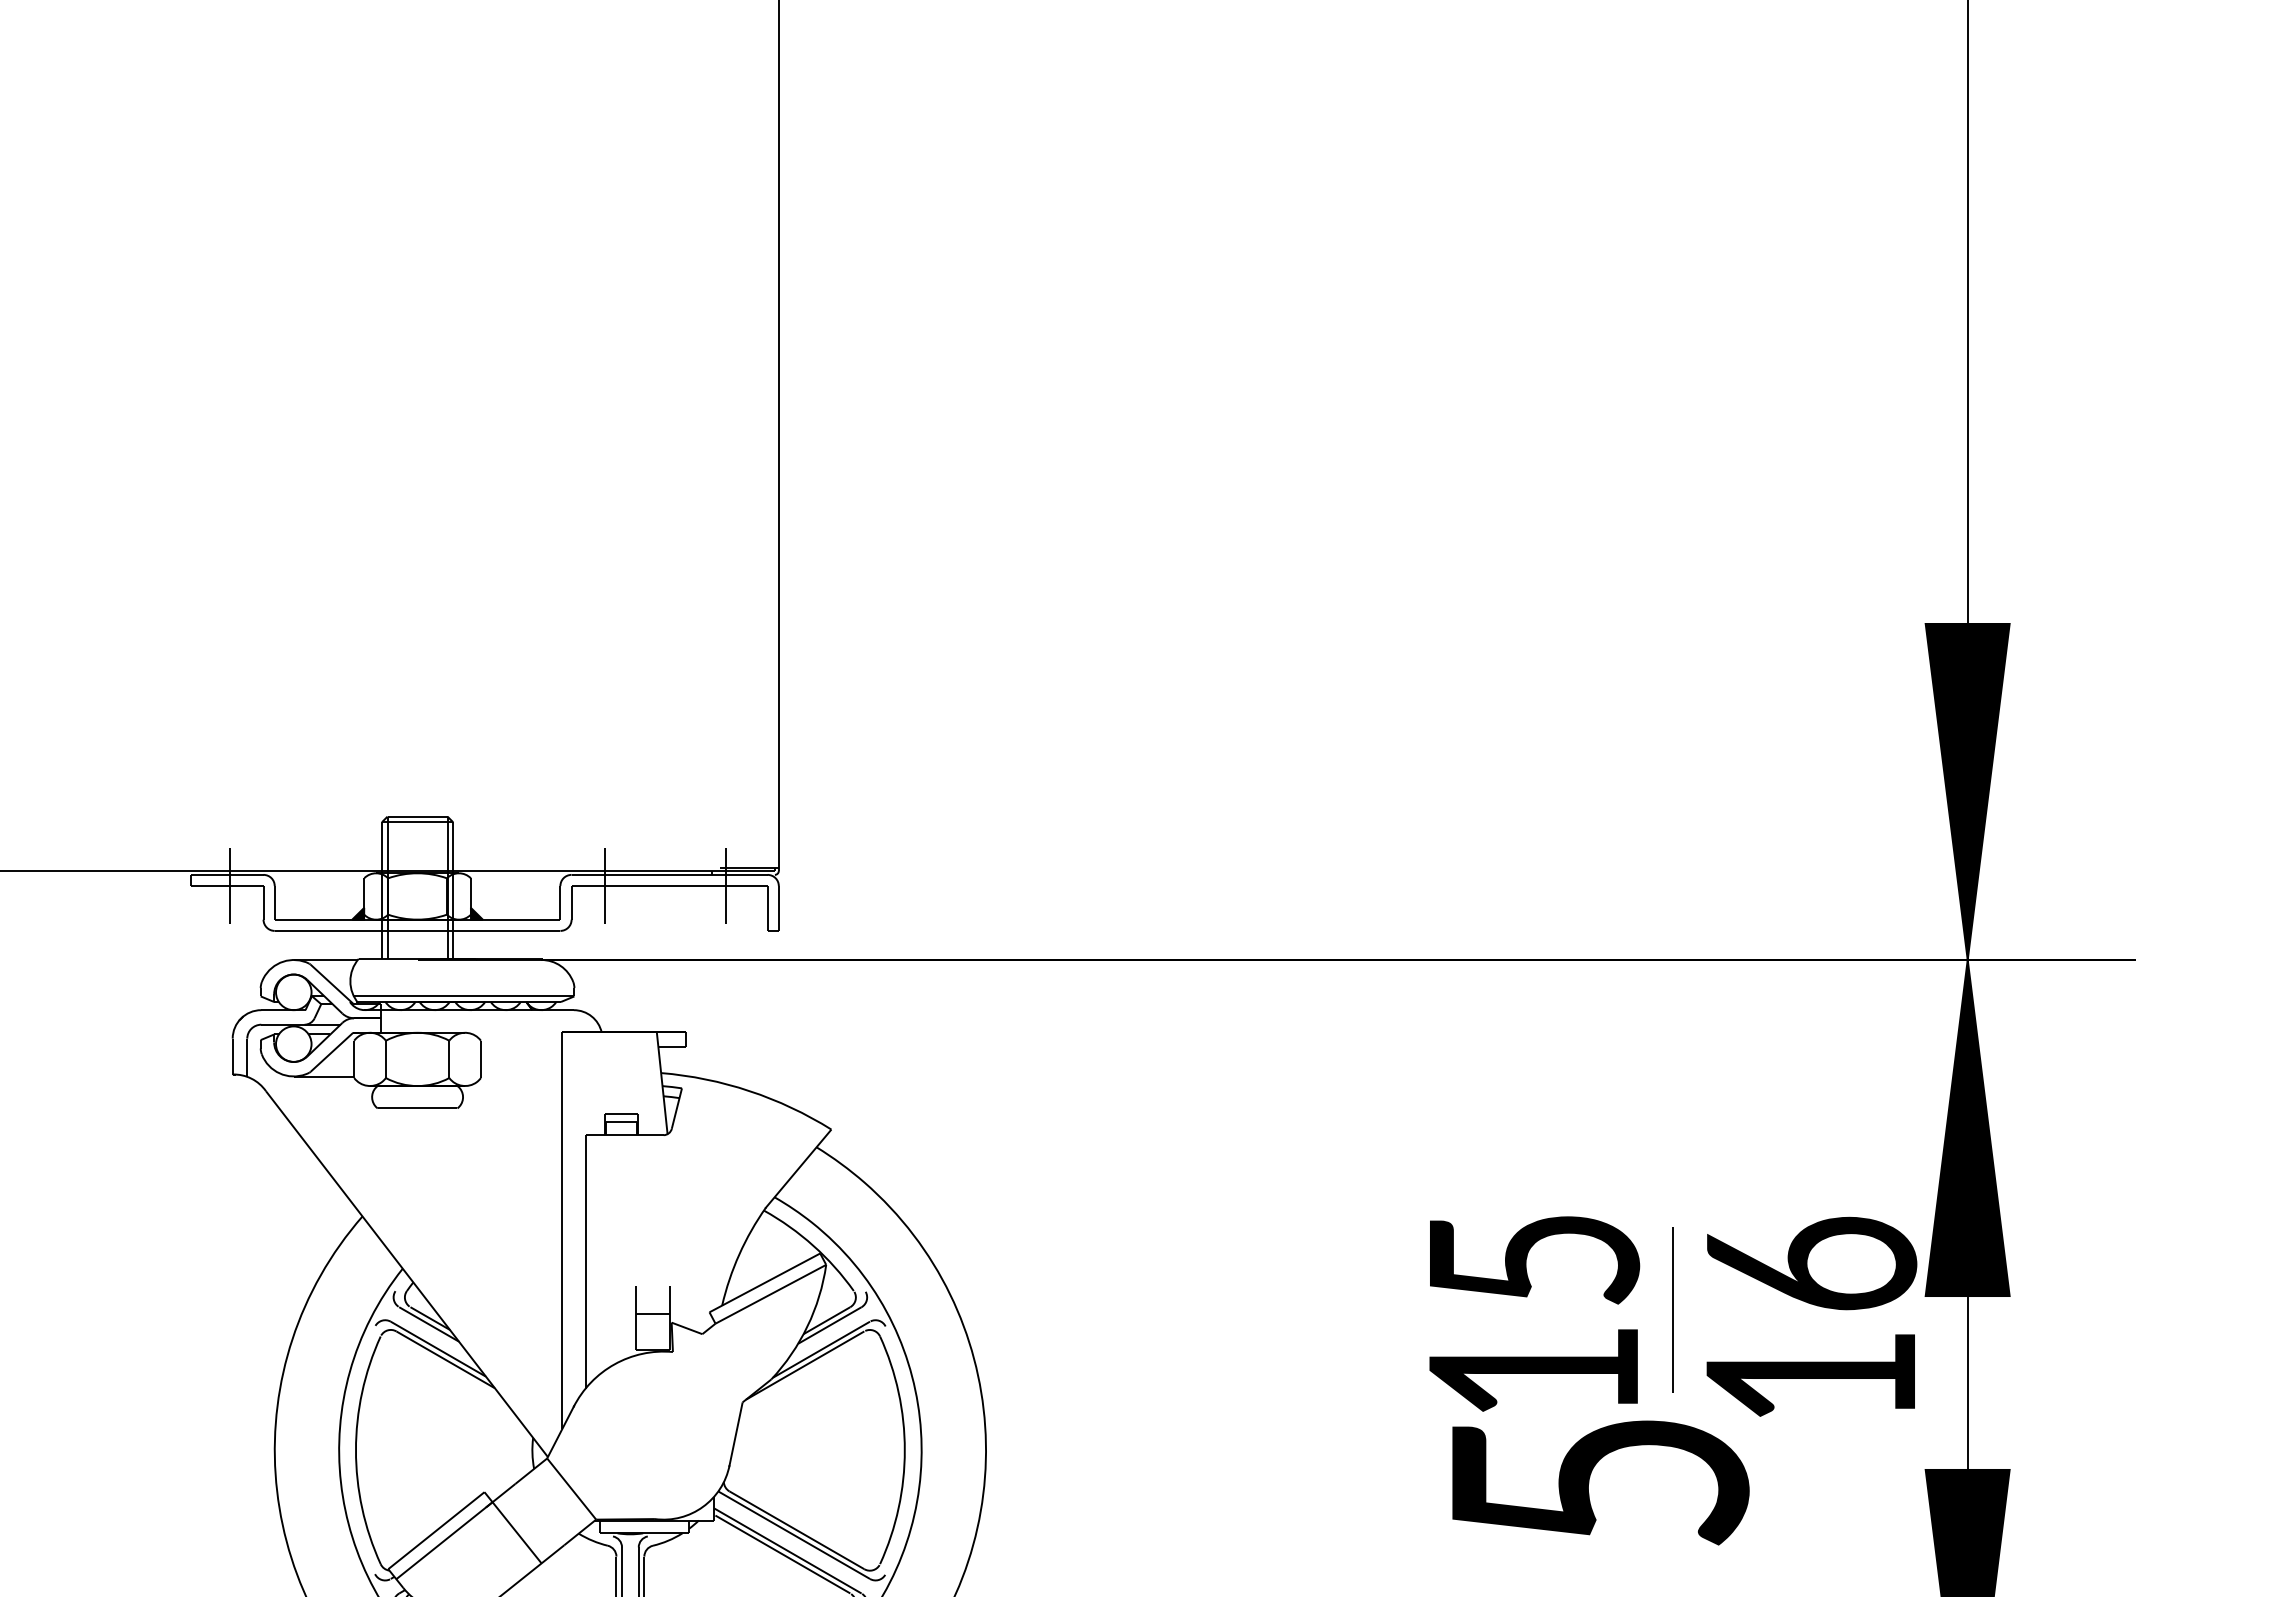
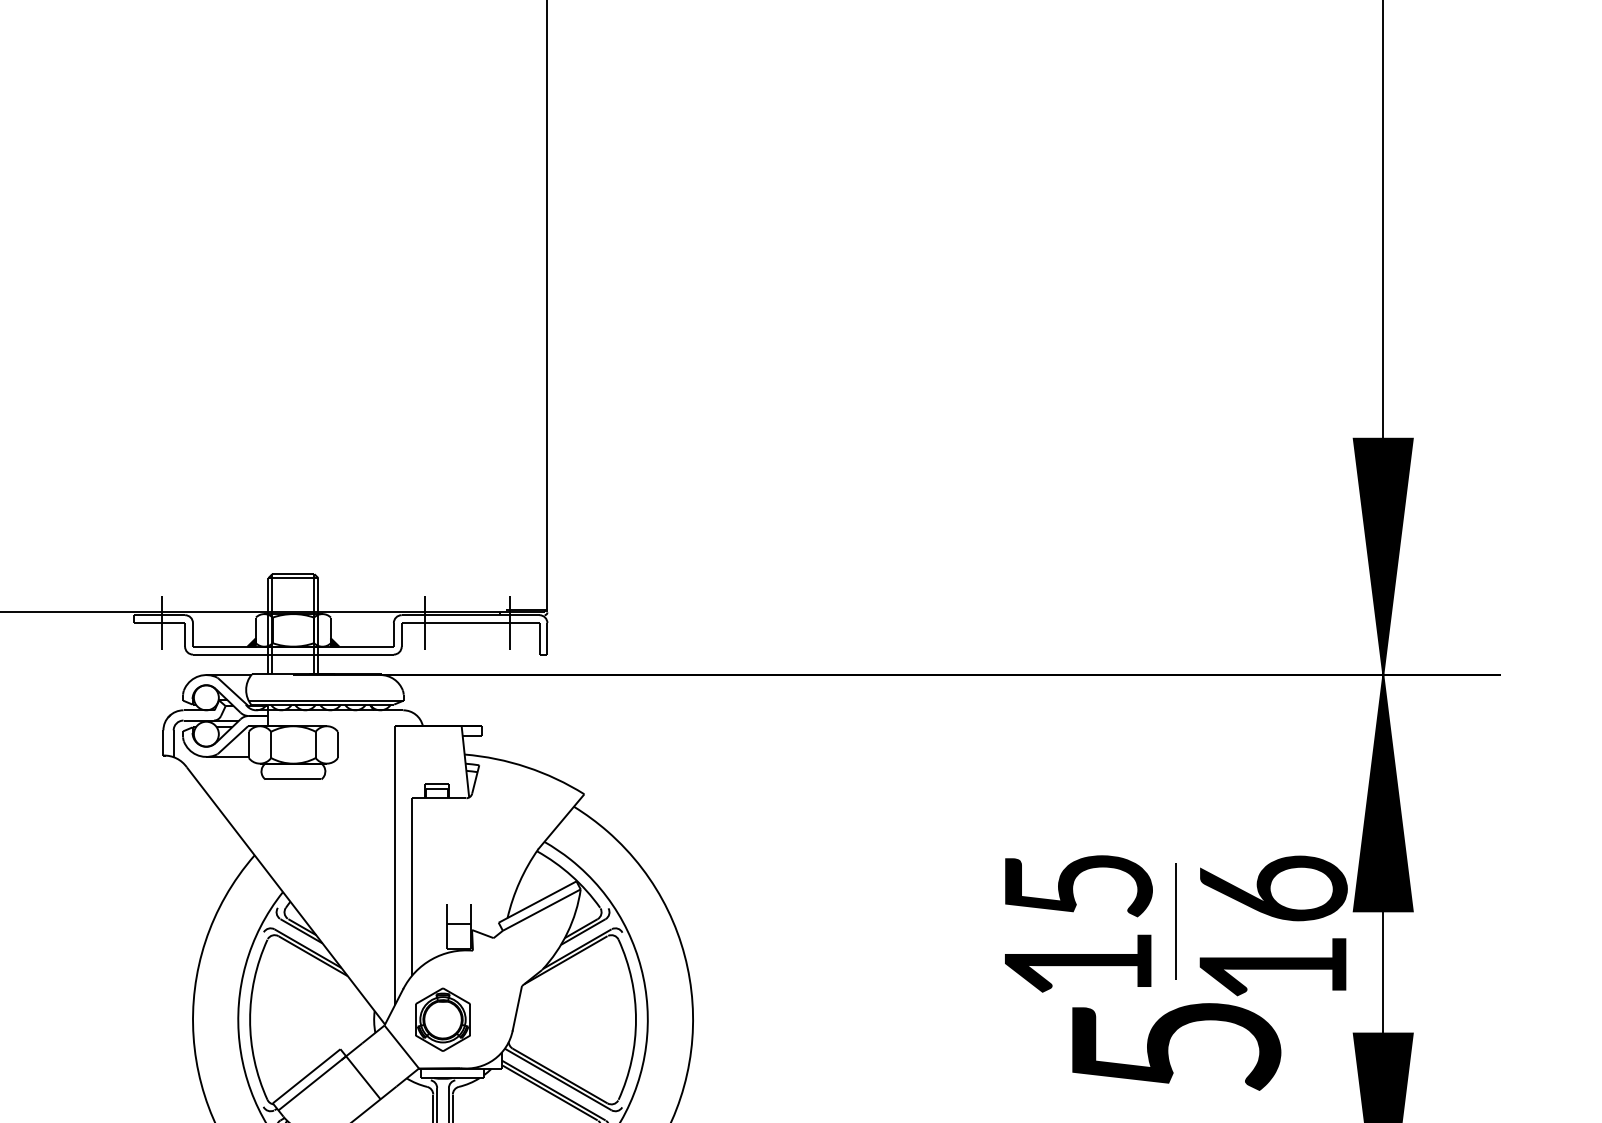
part: (630, 1449) -> (443, 1019), added
text: (1600, 1482) -> (1176, 1046), moved

